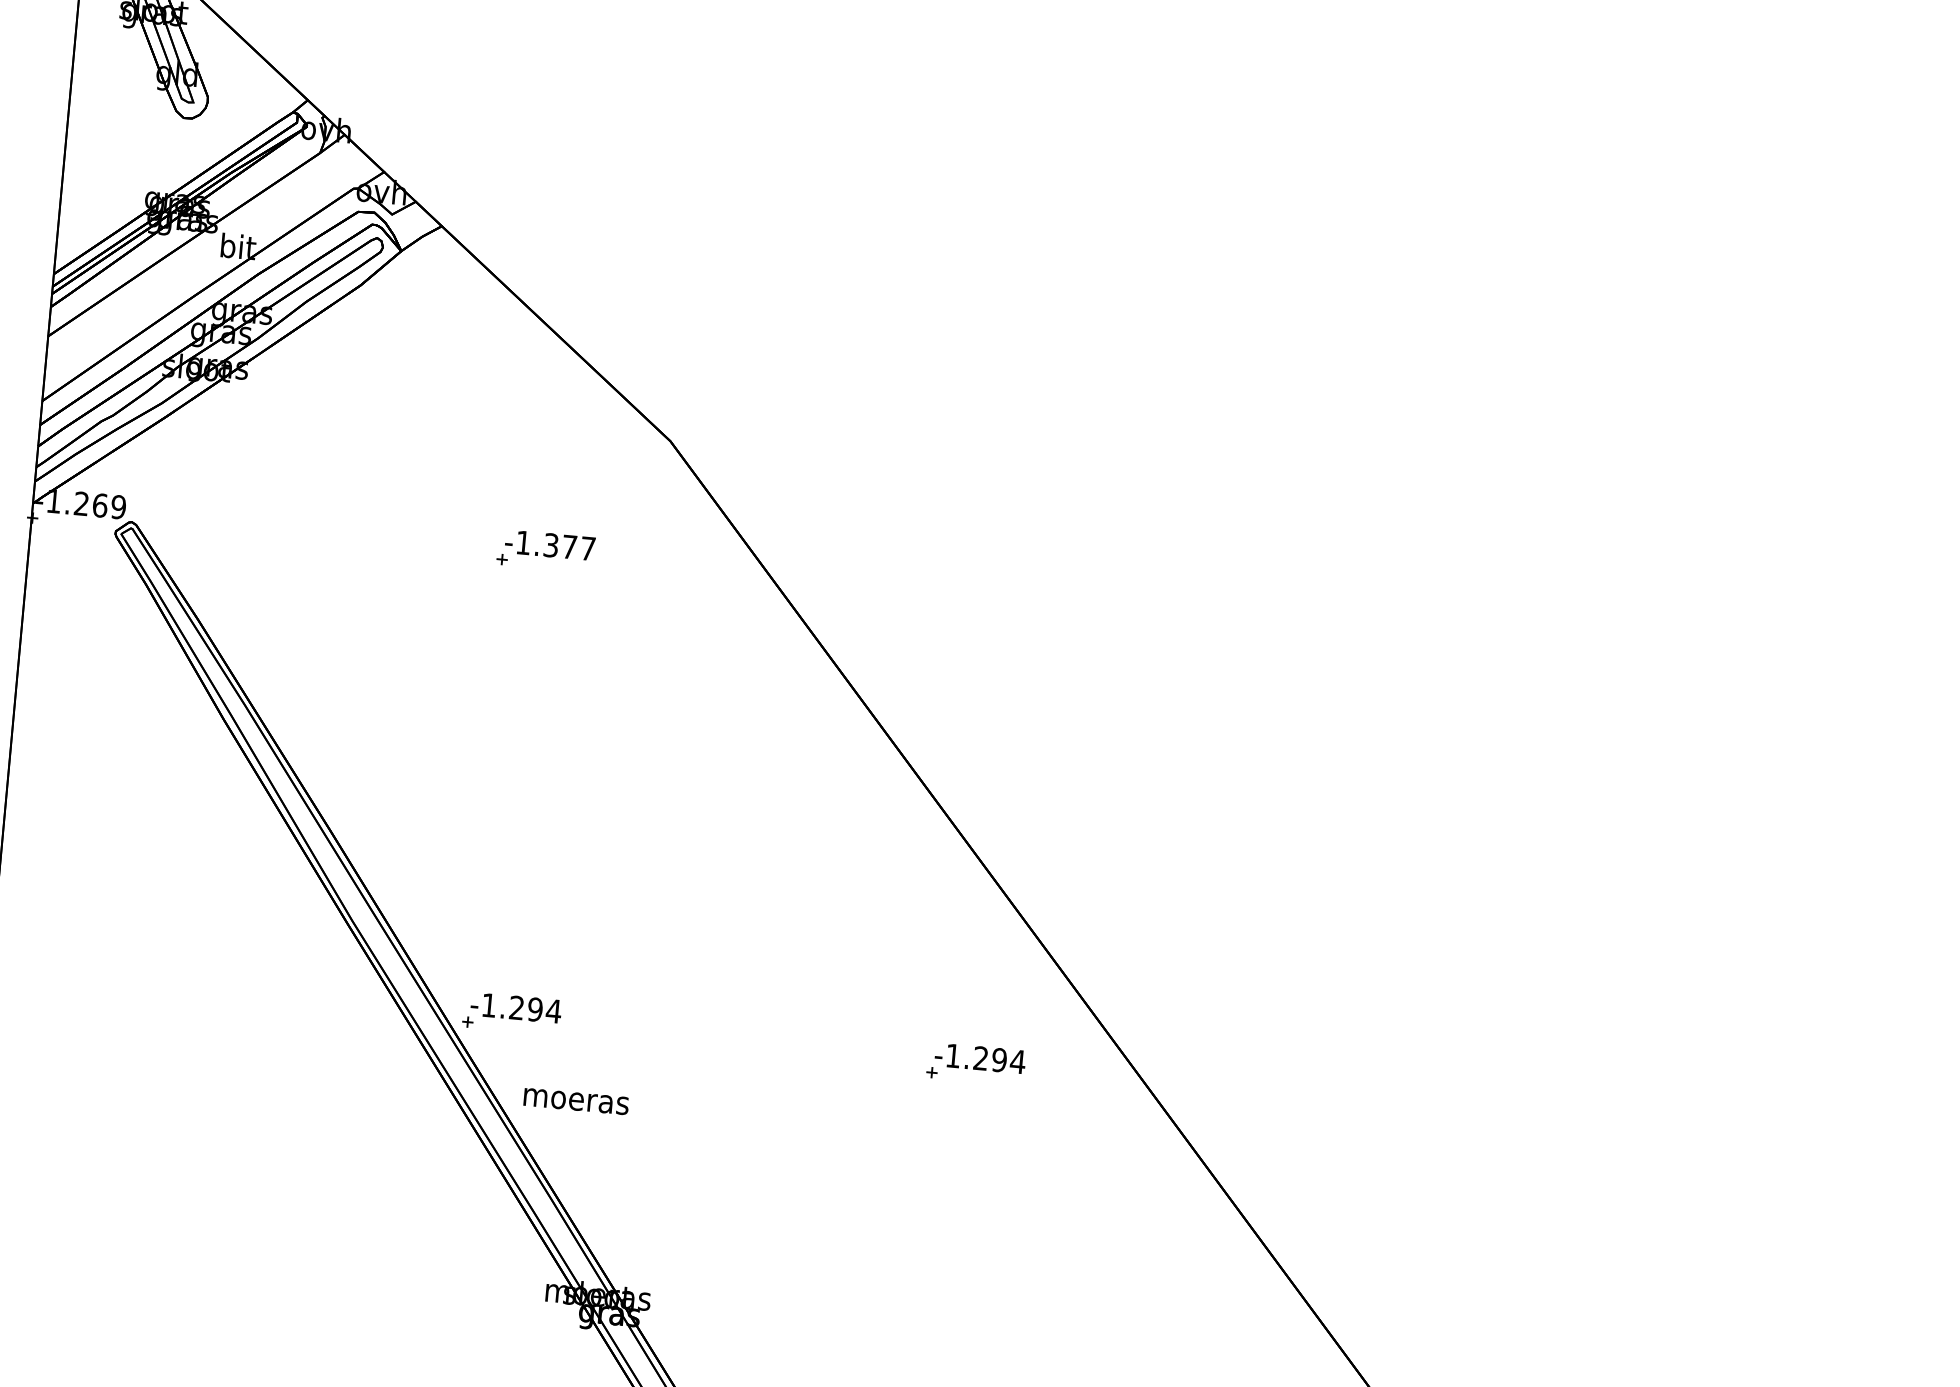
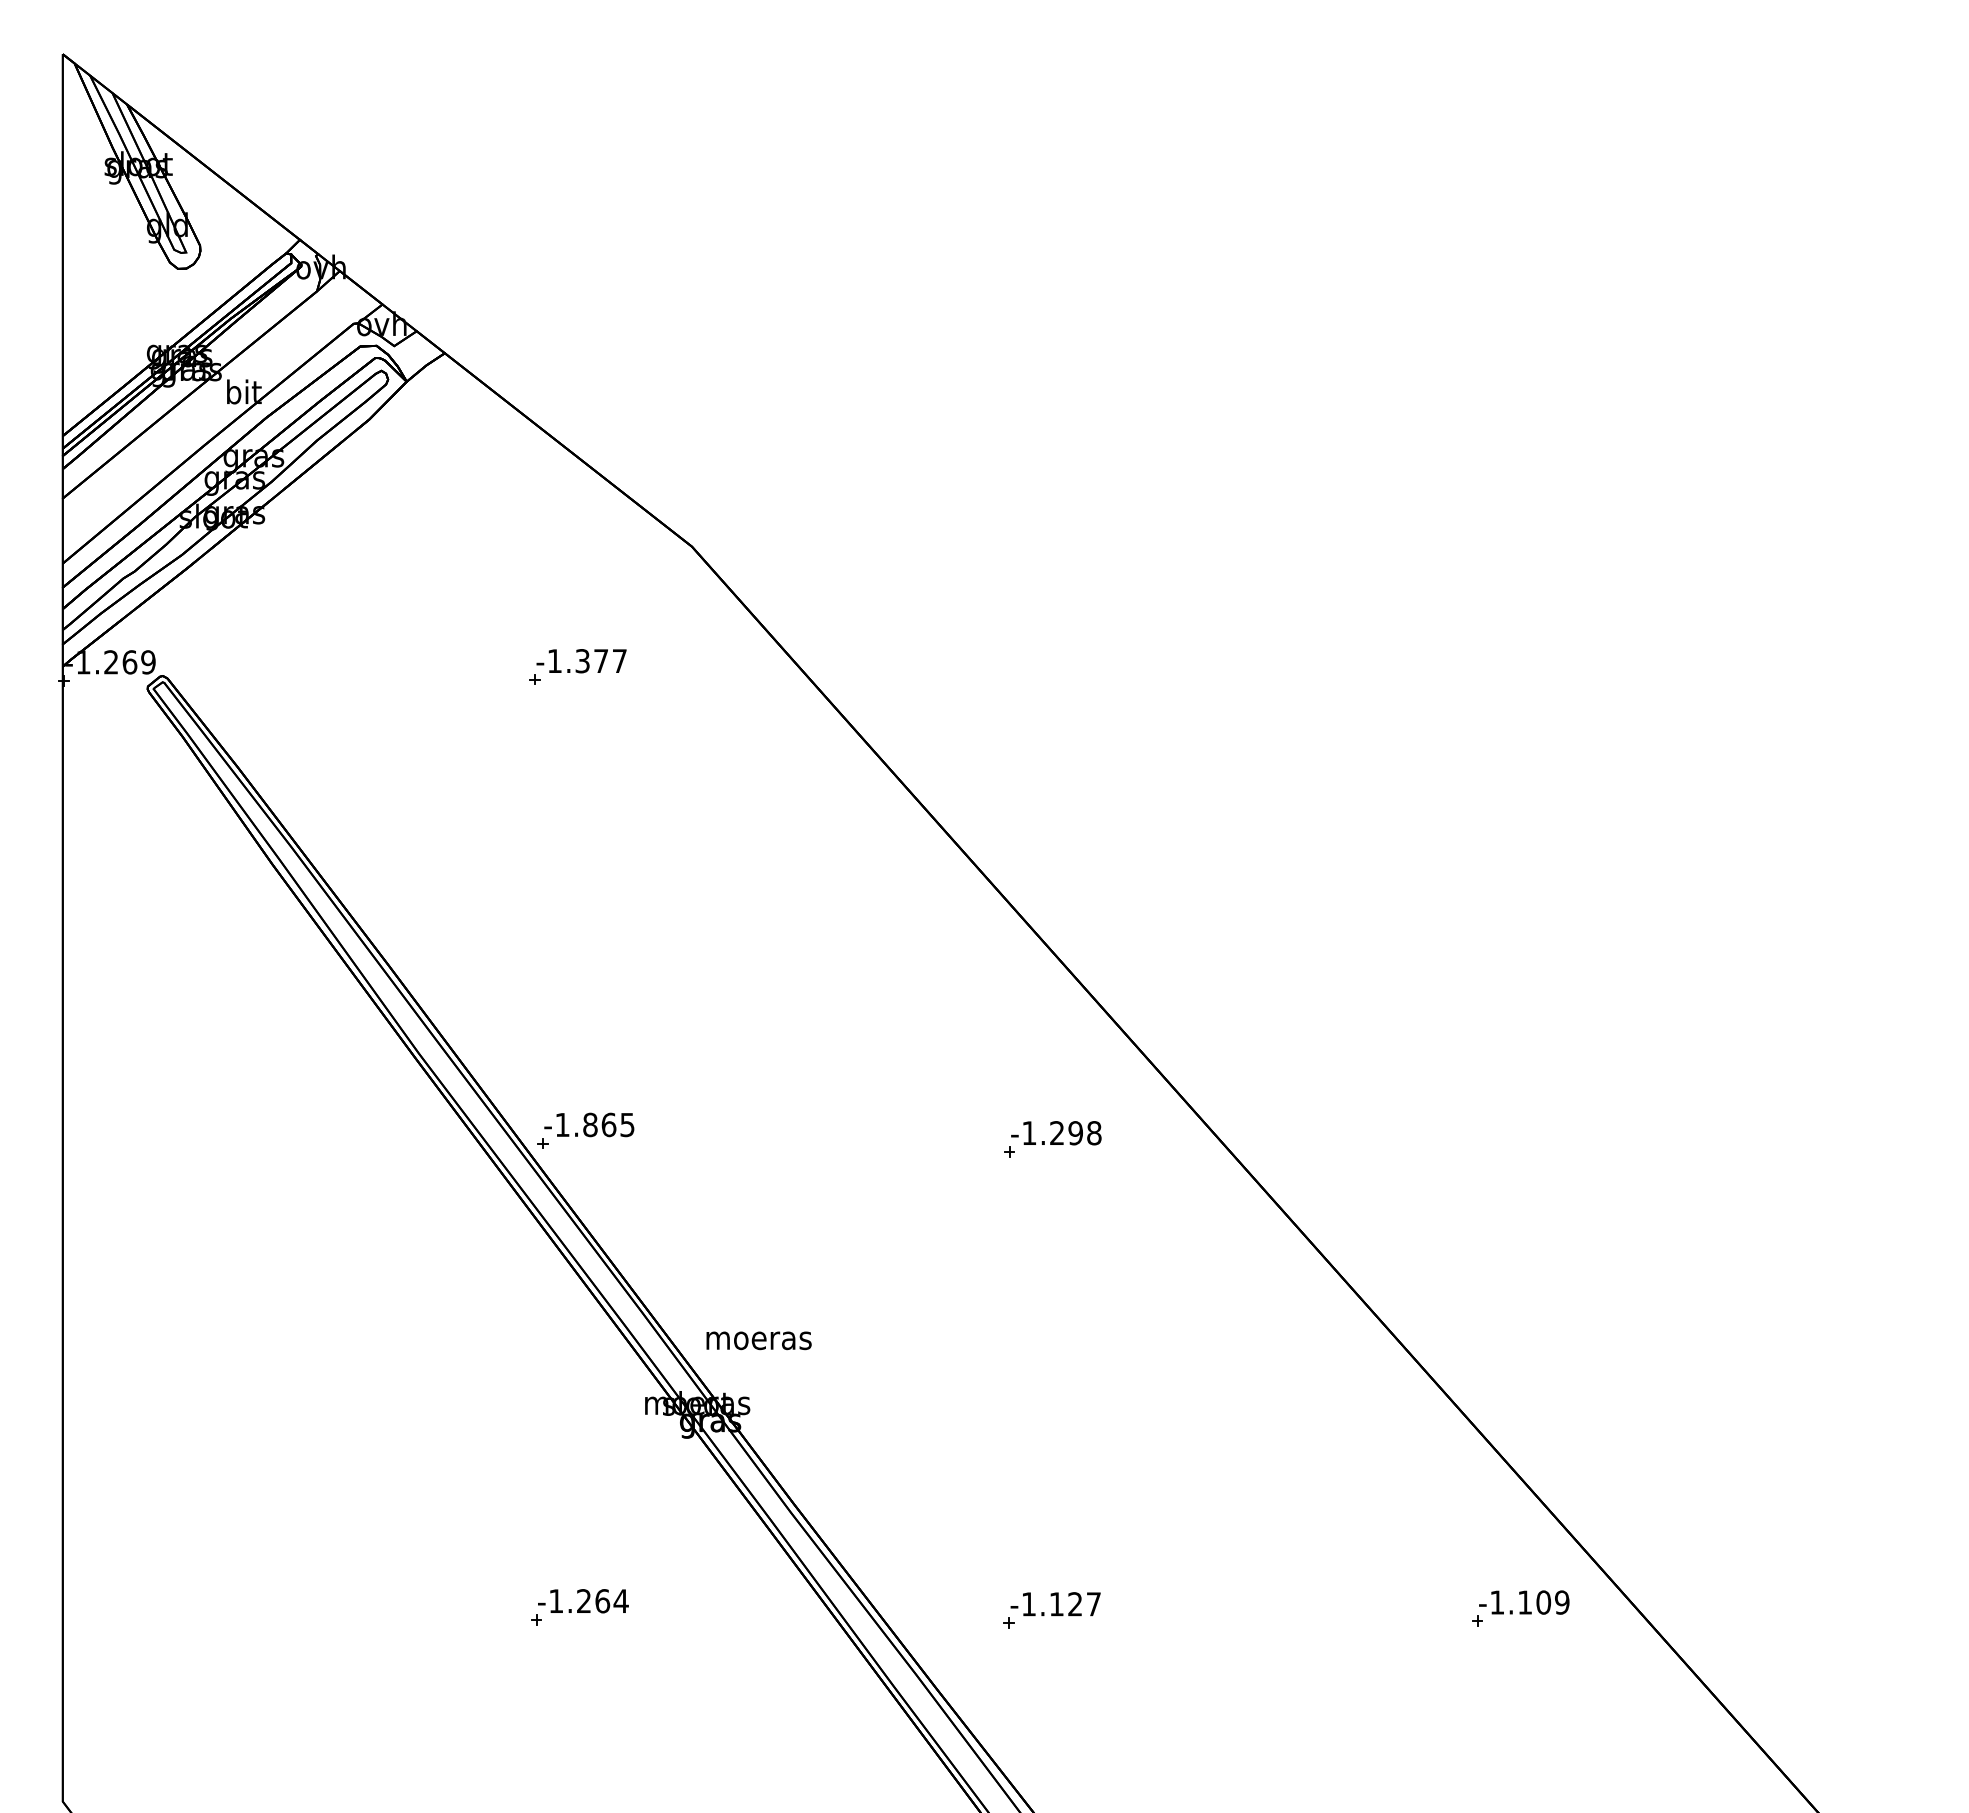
text: (535, 1009) -> (609, 1124), -1.294 -> -1.865
text: (1017, 1062) -> (1093, 1133), -1.294 -> -1.298
text: (575, 1101) -> (758, 1340), moved

